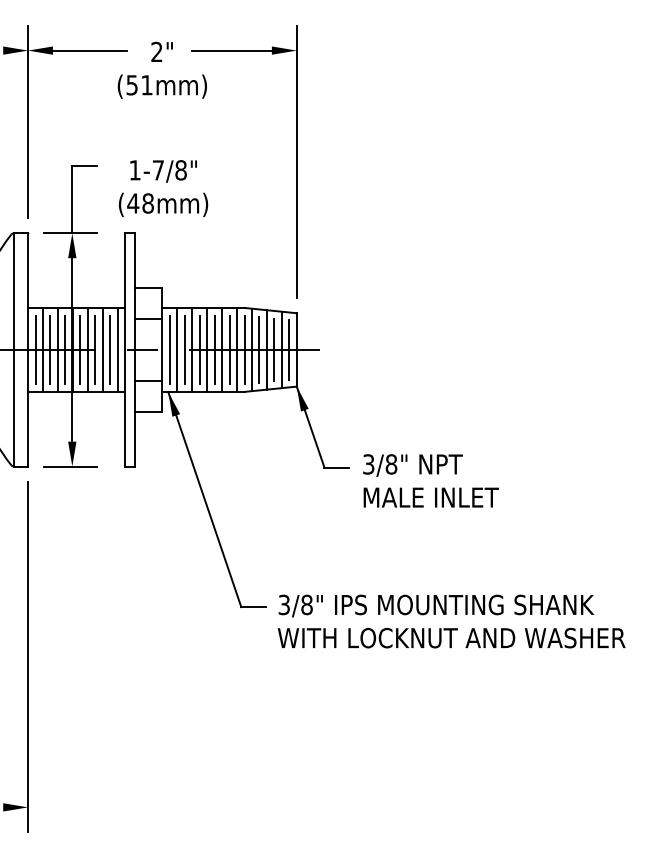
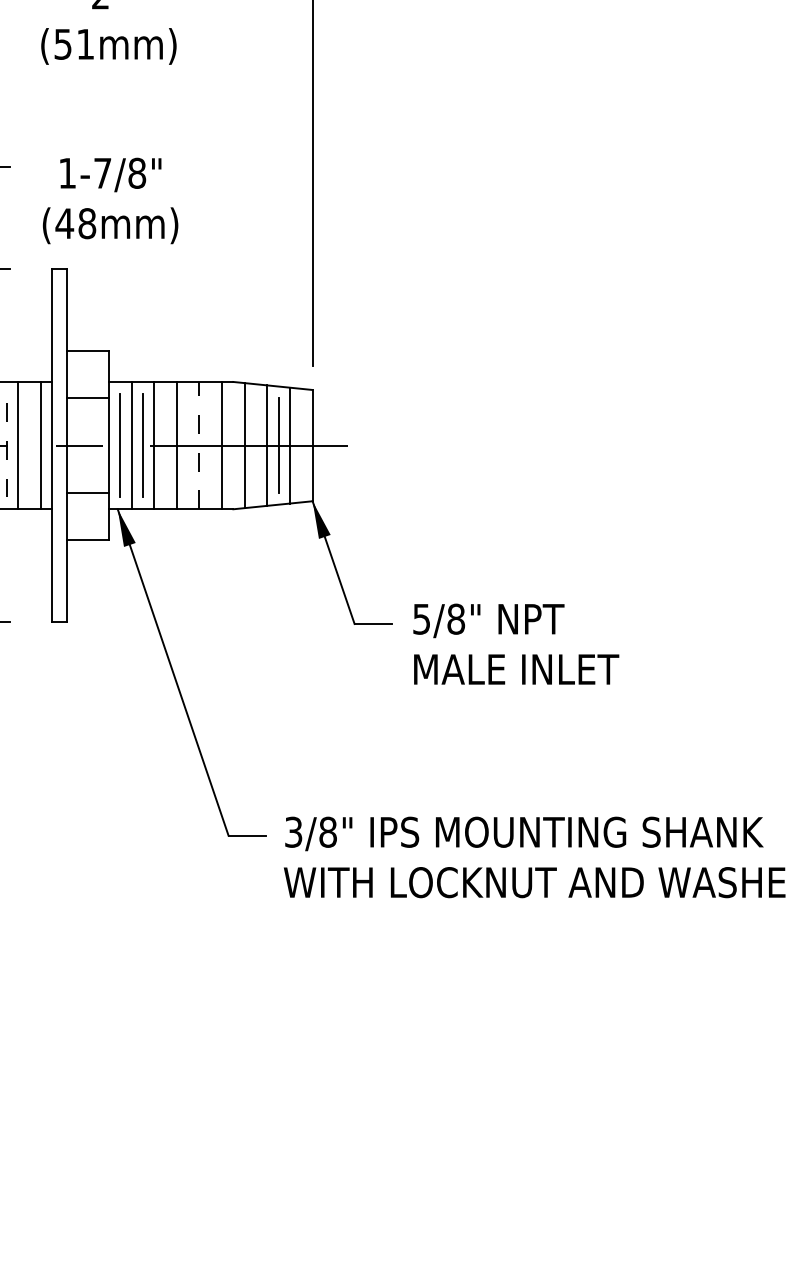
line: (95, 349) -> (7, 444), solid -> dashed
line: (110, 349) -> (30, 444), removed
line: (199, 349) -> (165, 444), removed
line: (214, 349) -> (187, 444), removed
line: (222, 349) -> (200, 444), solid -> dashed
line: (229, 349) -> (210, 444), removed
line: (244, 349) -> (233, 444), removed
line: (259, 349) -> (256, 444), removed
line: (289, 349) -> (301, 444), removed
text: (368, 463) -> (421, 617), 3/8" -> 5/8"

